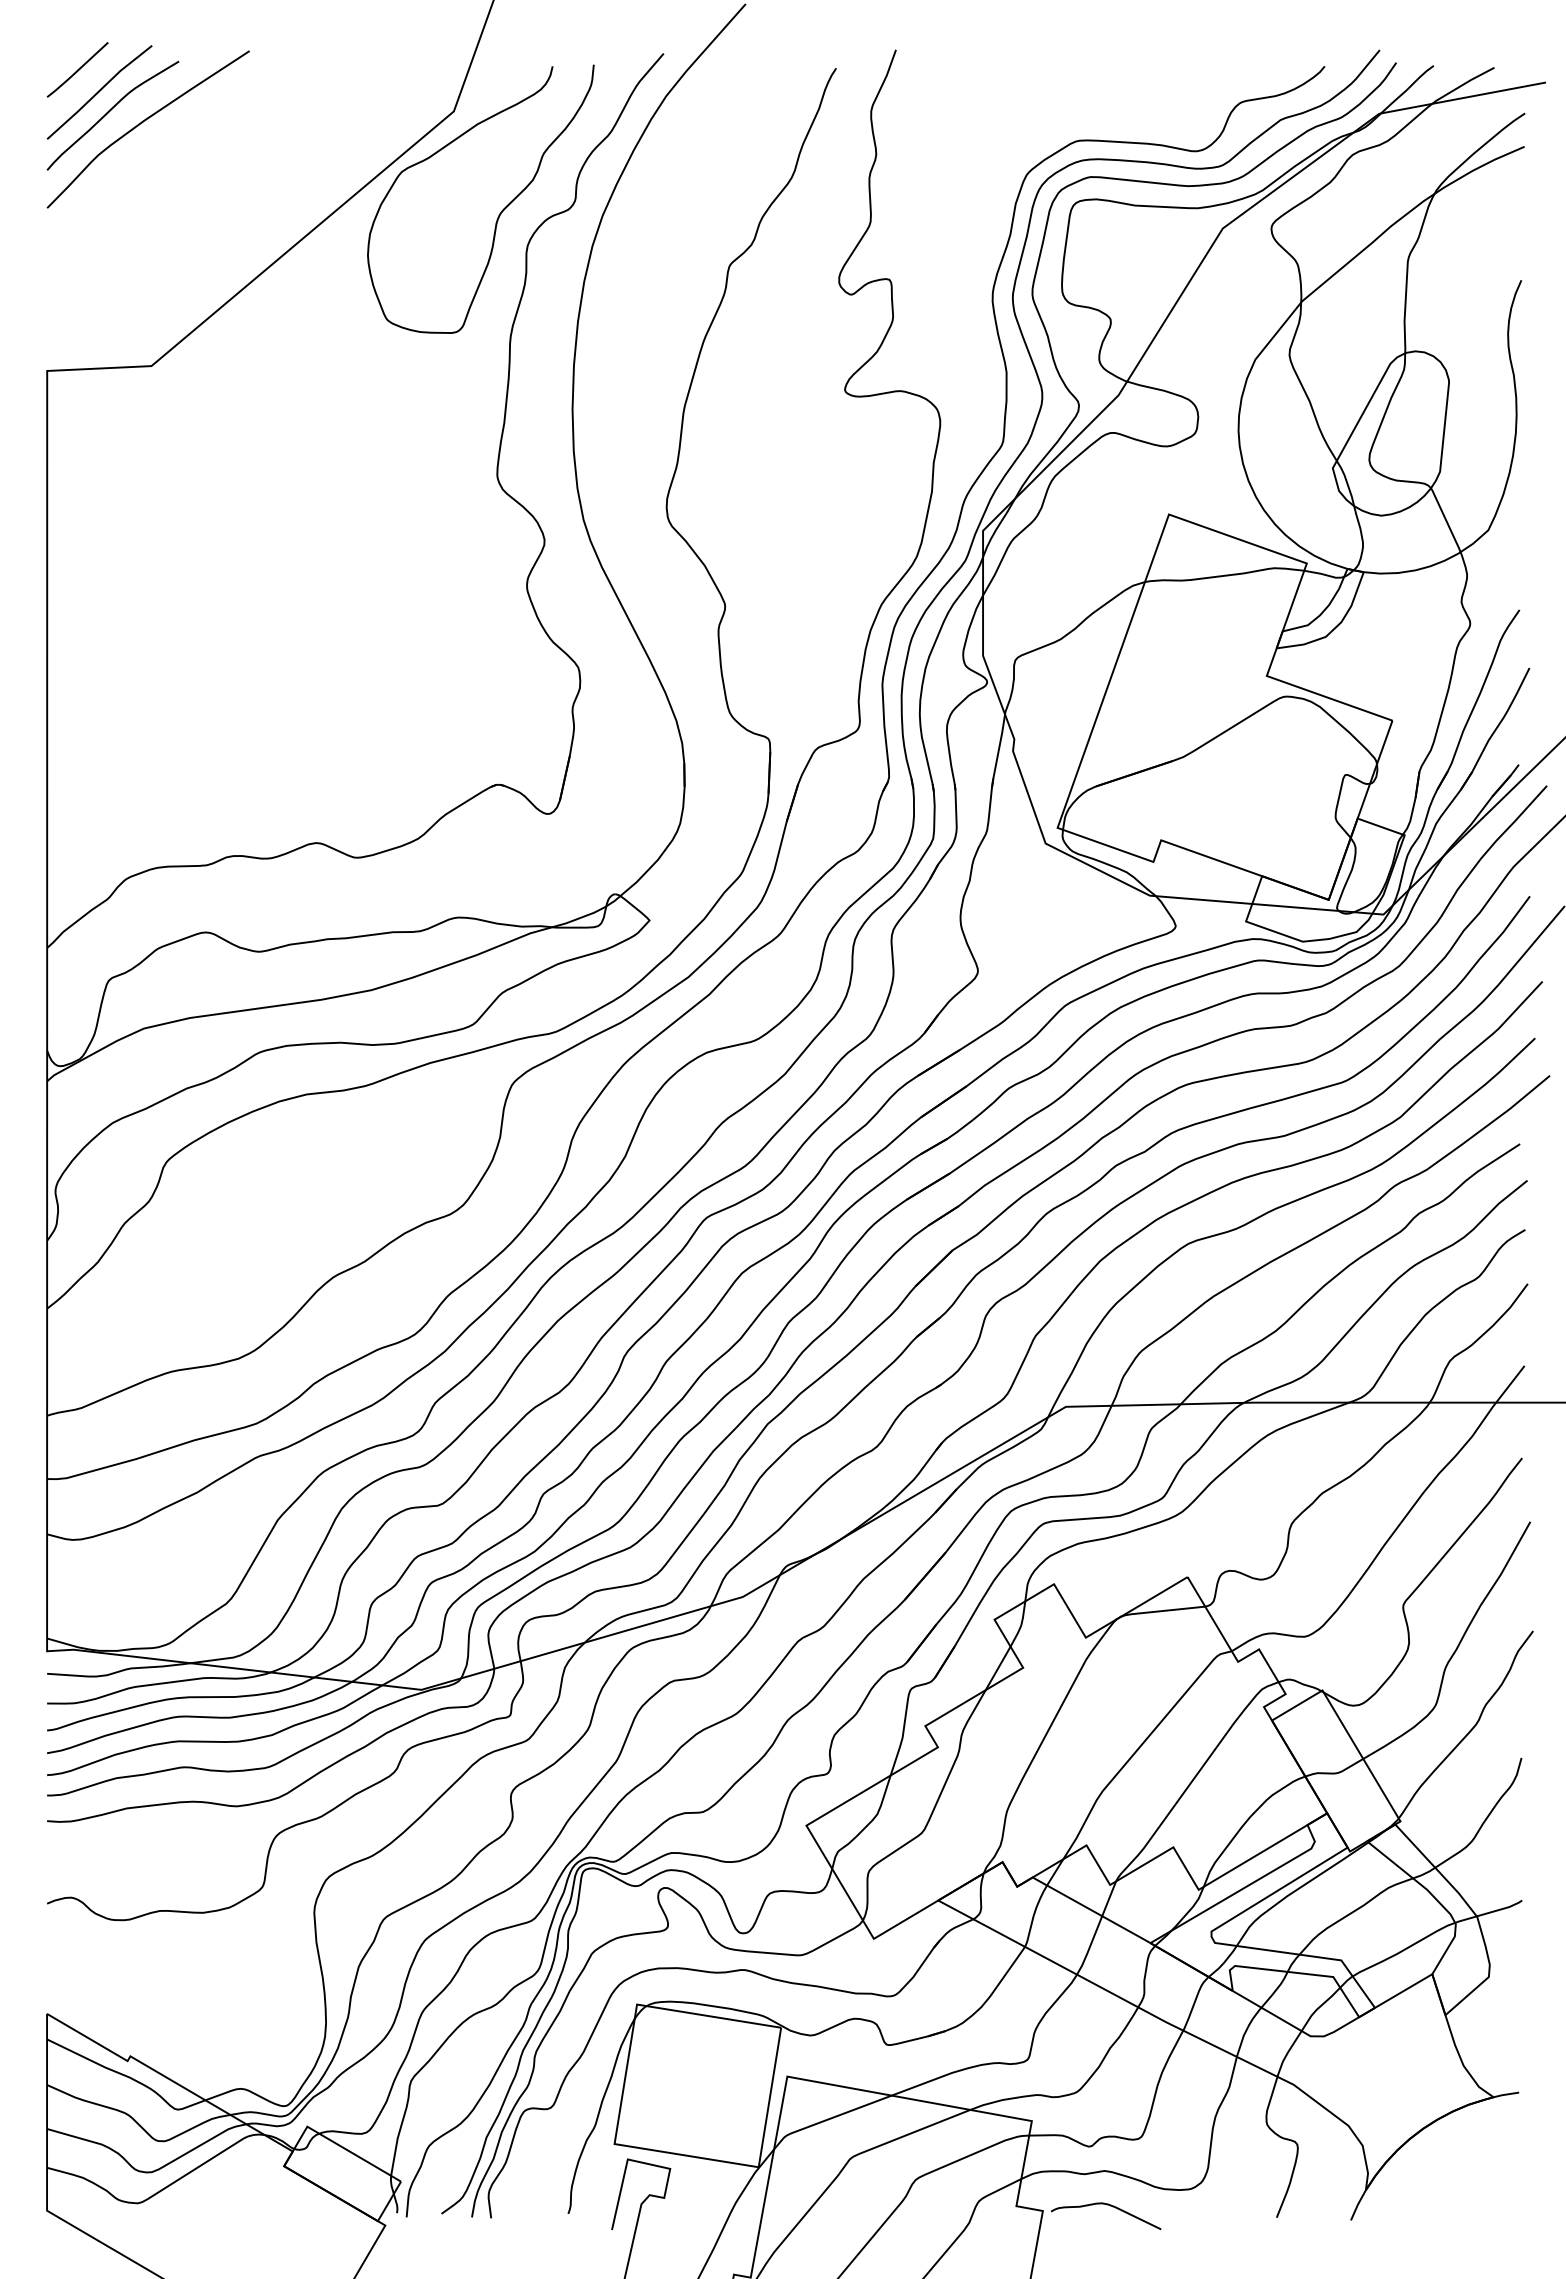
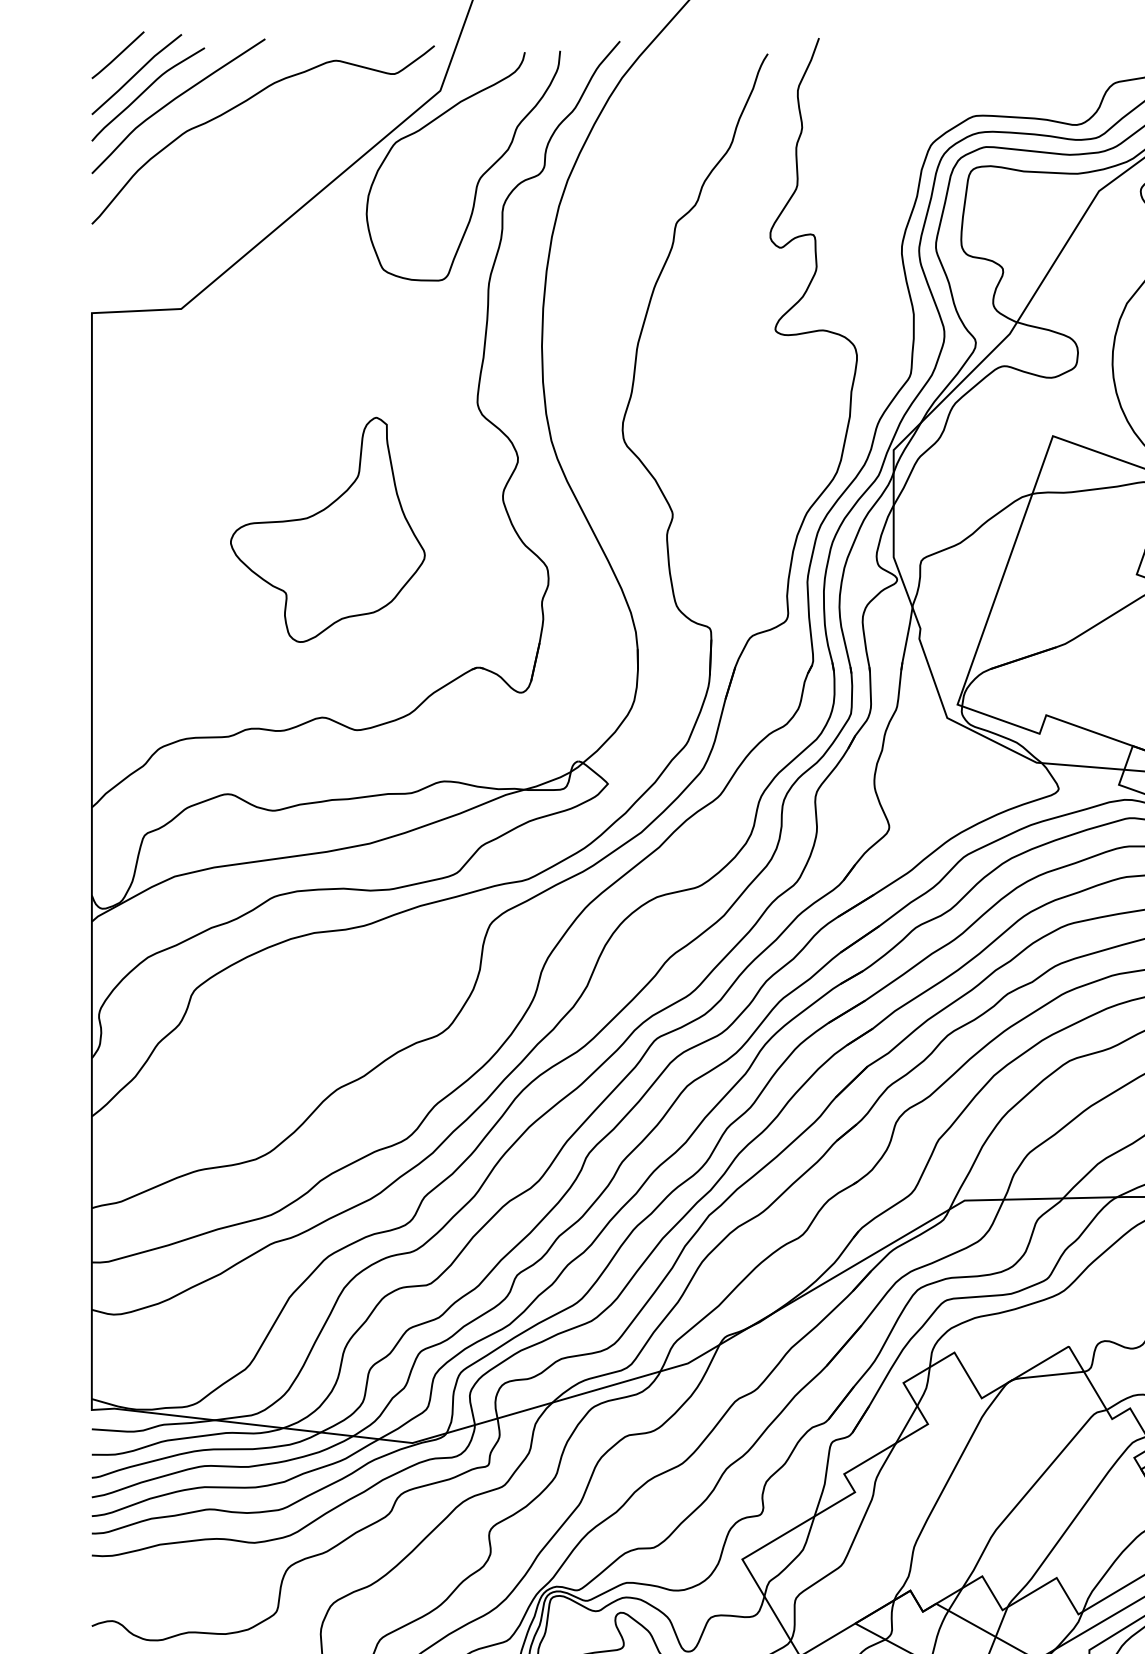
curve: (225, 125) -> (244, 102), added
part: (322, 623) -> (327, 529), added

